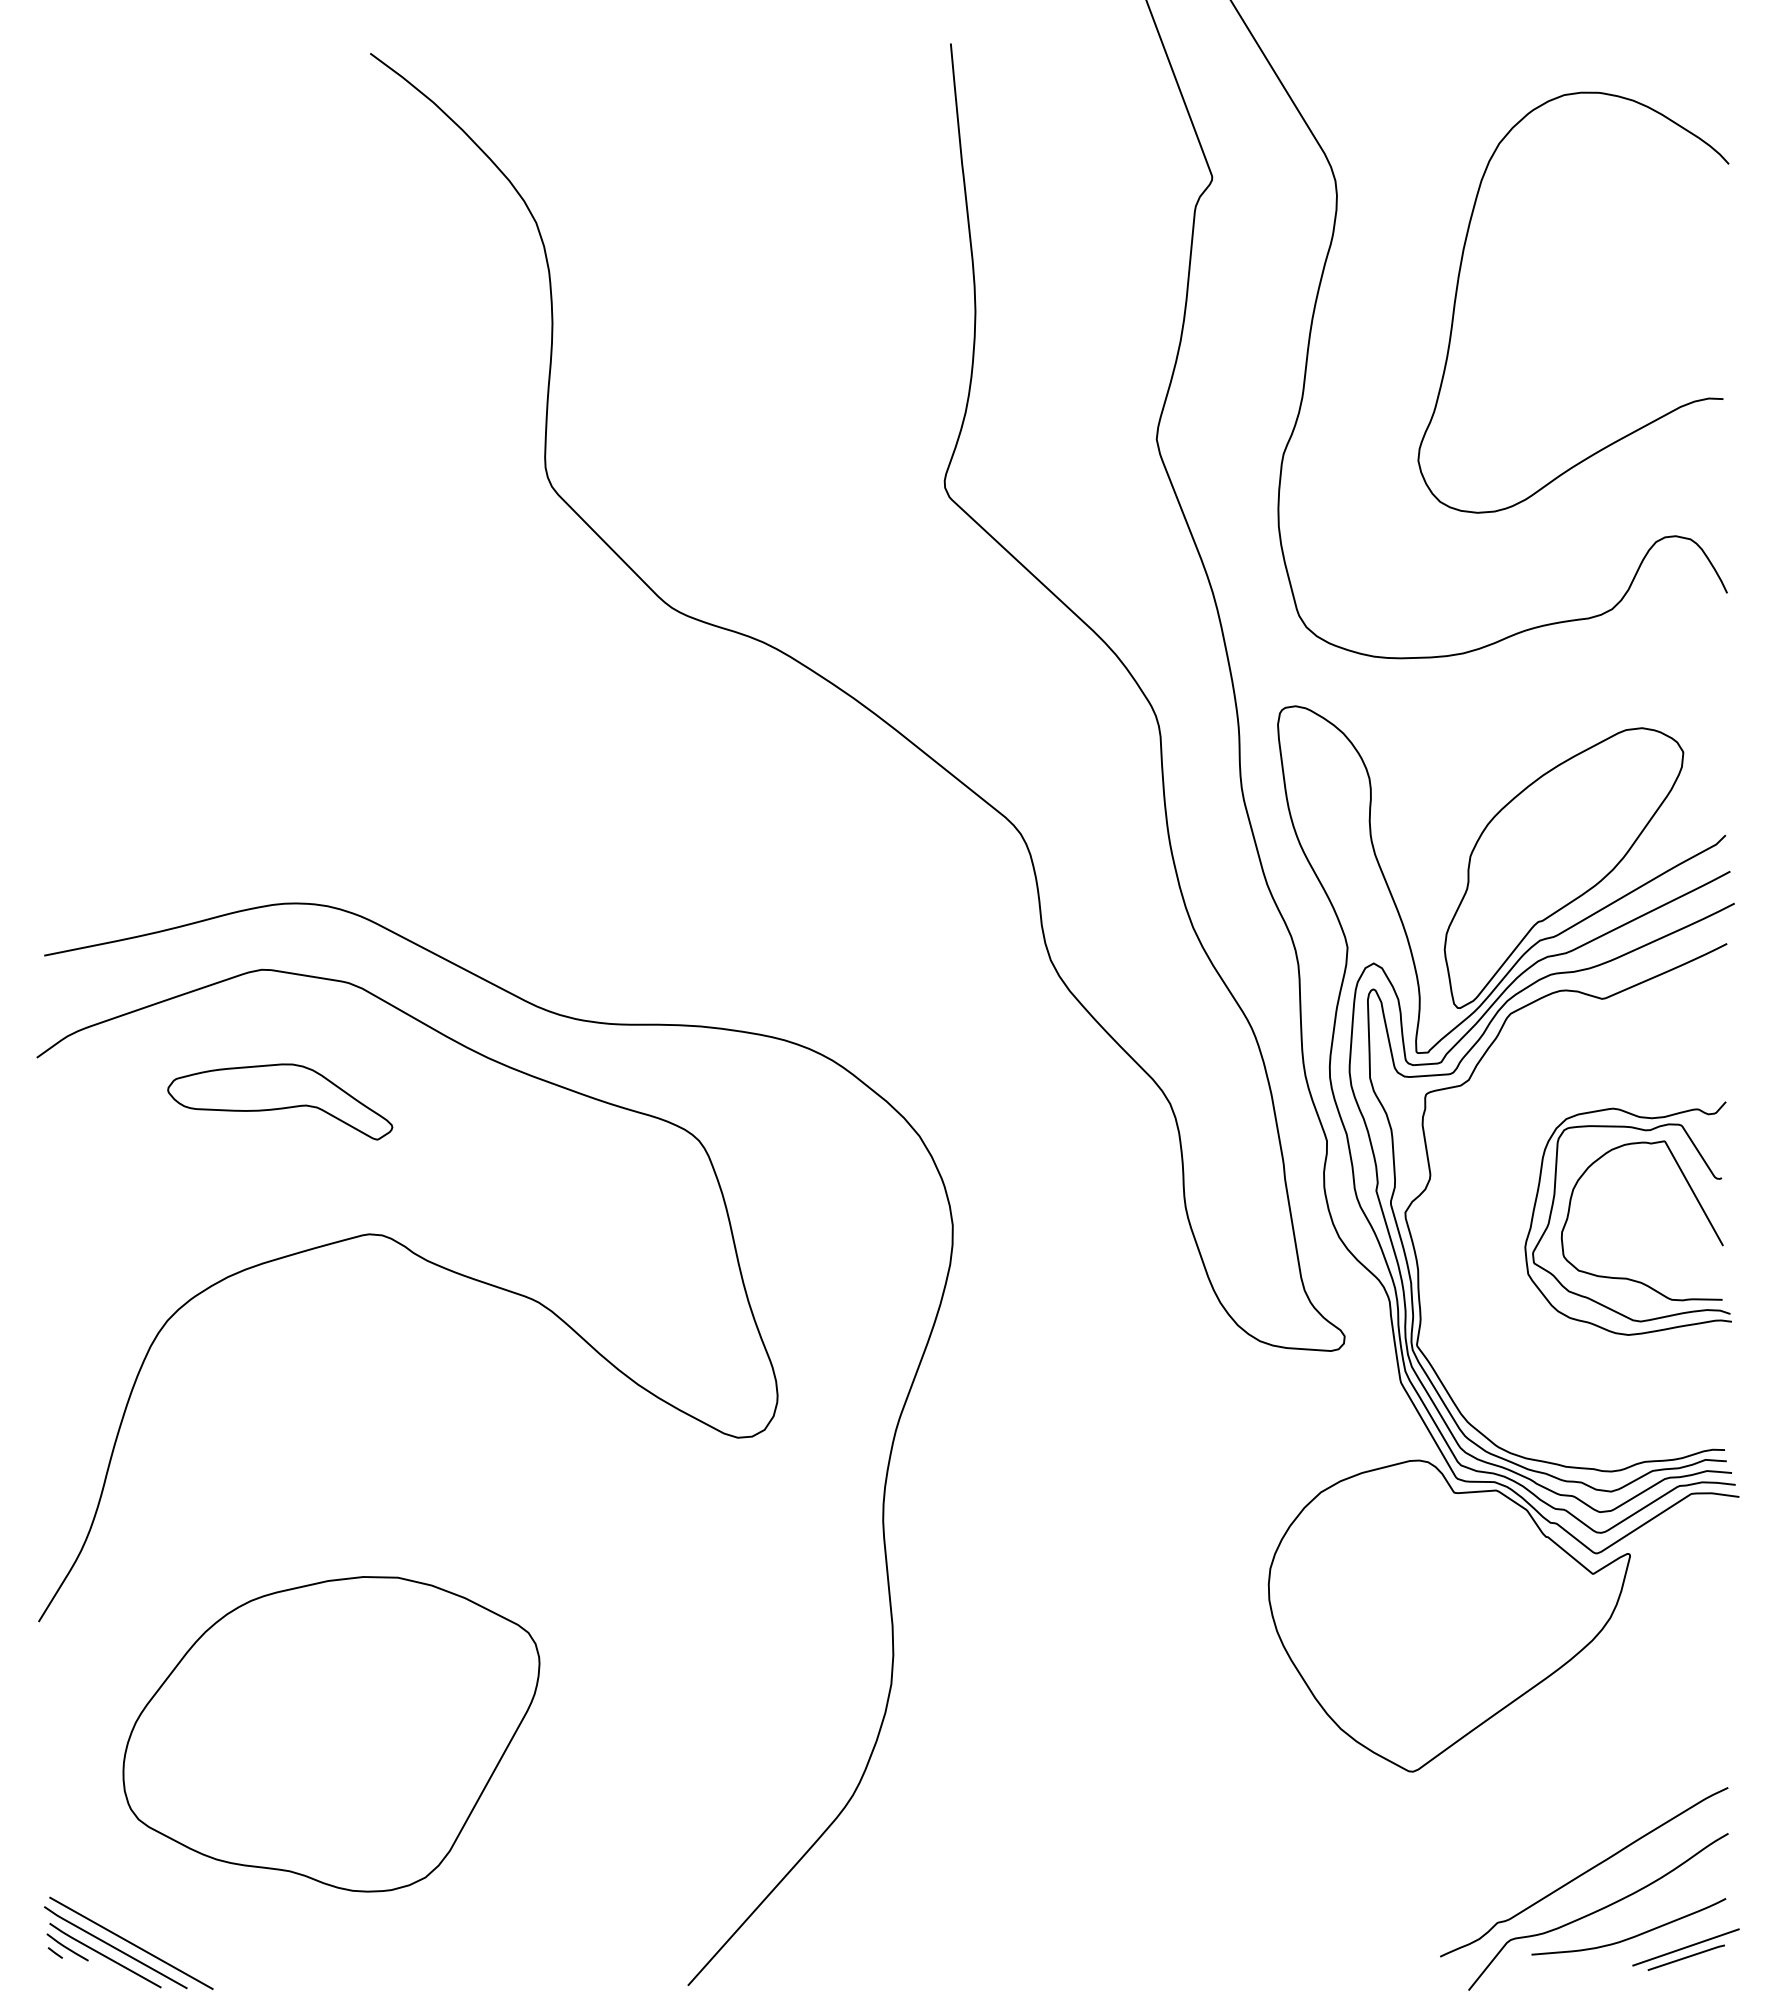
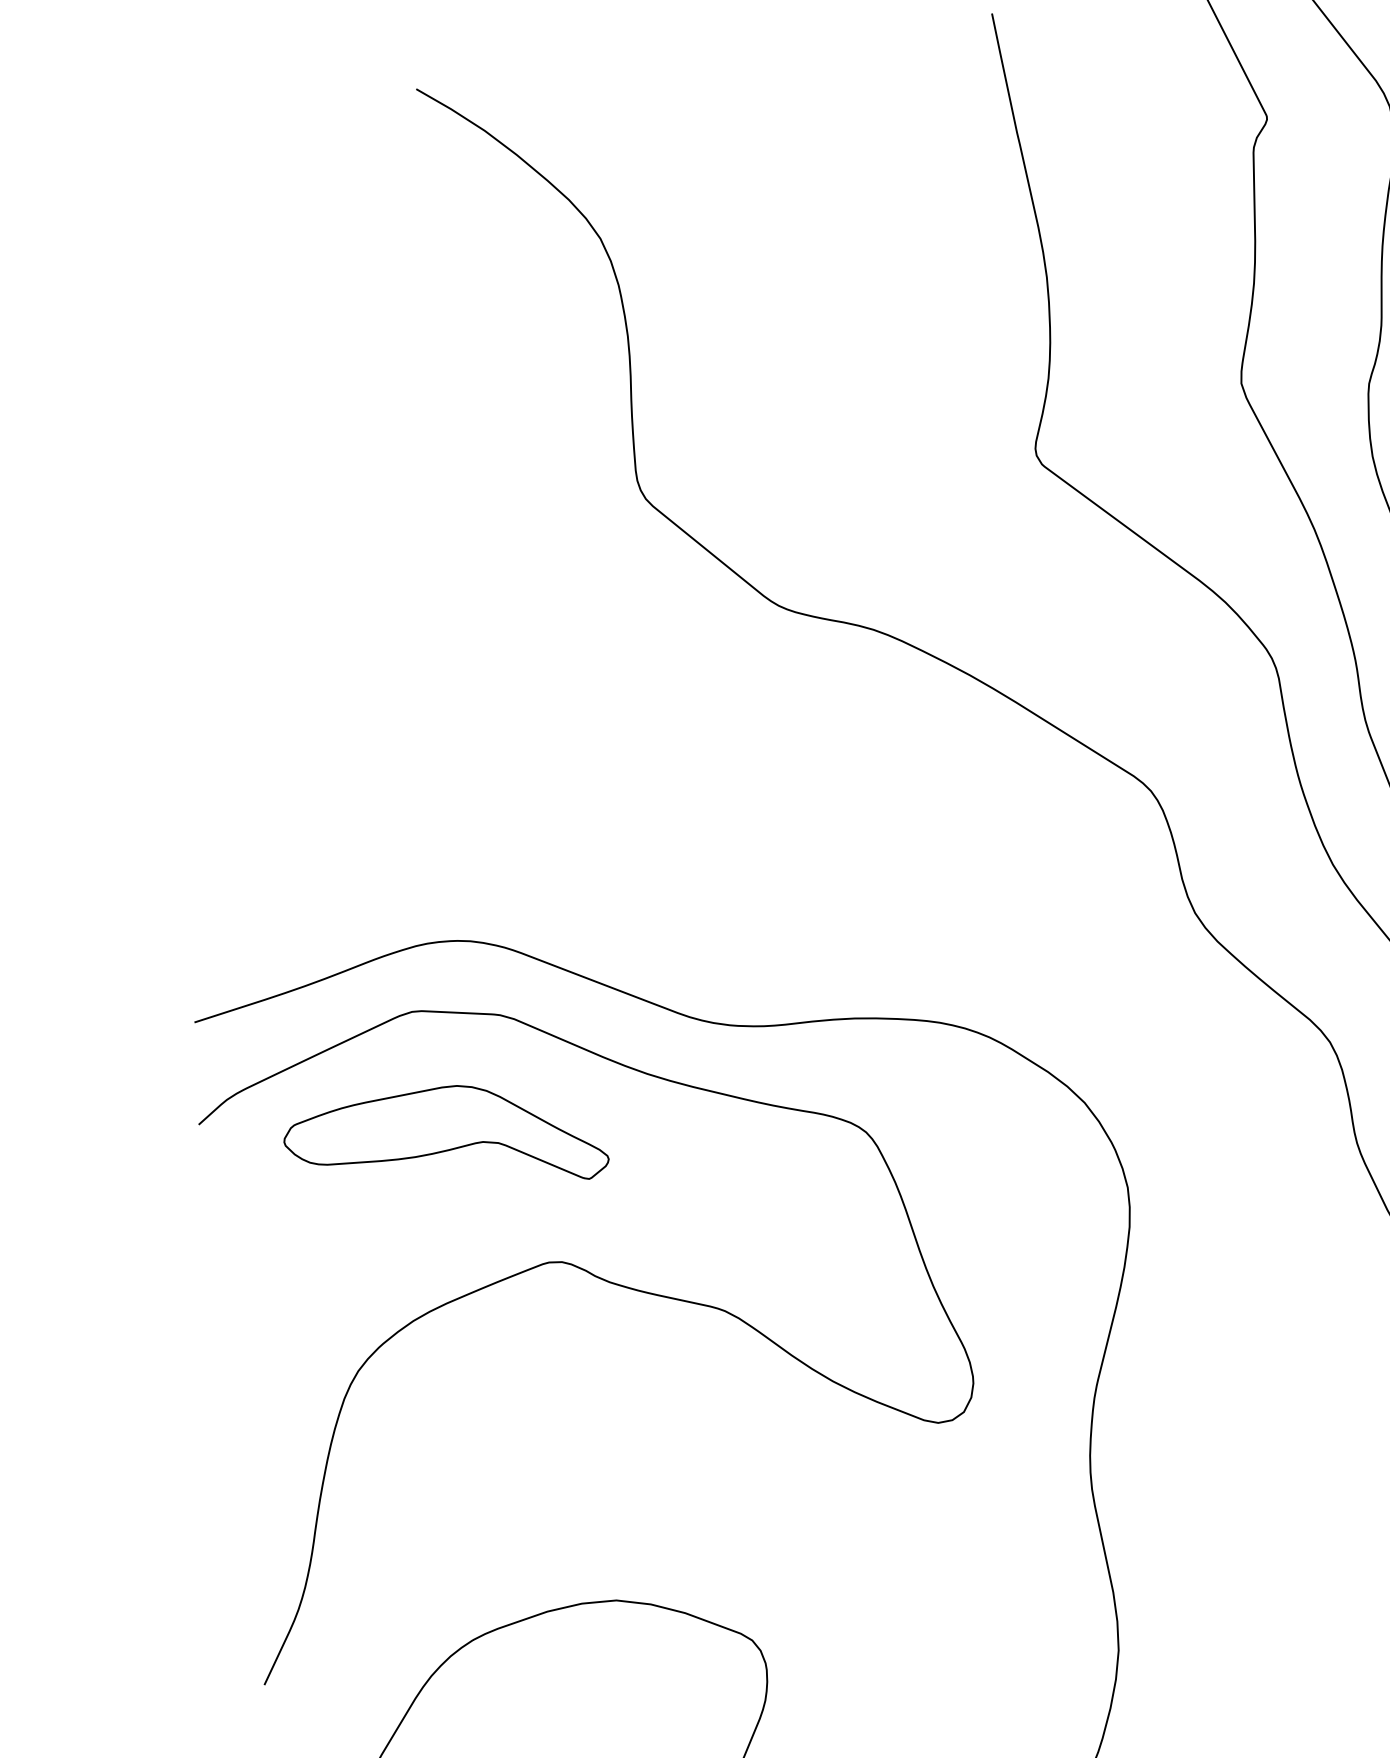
part: (280, 1101) -> (445, 1140), size x1.43

